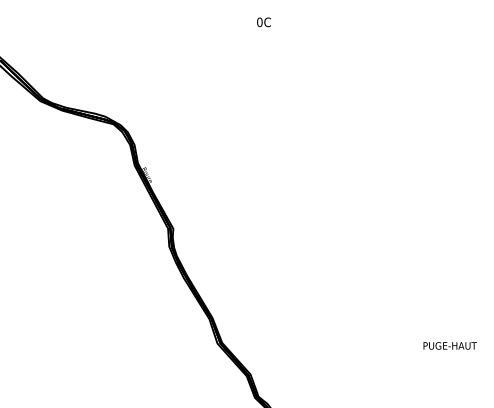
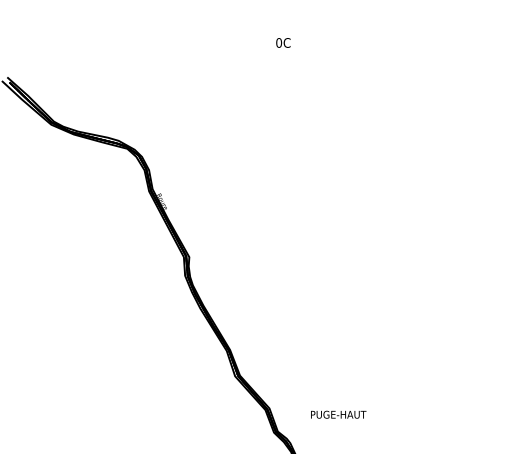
text: (450, 345) -> (338, 414), moved

